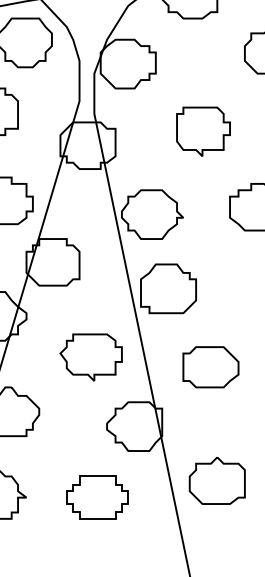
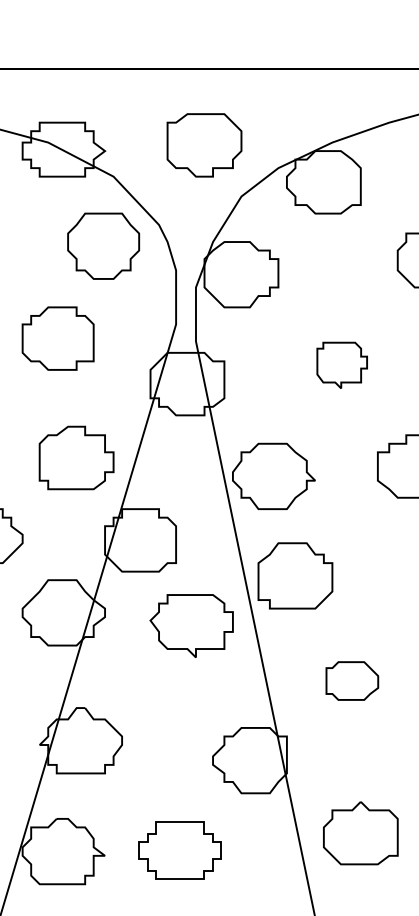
part: (202, 131) -> (341, 365), size x0.7
part: (91, 357) -> (191, 625), moved
part: (211, 366) -> (352, 680), size x0.7
part: (96, 497) -> (179, 850), moved

